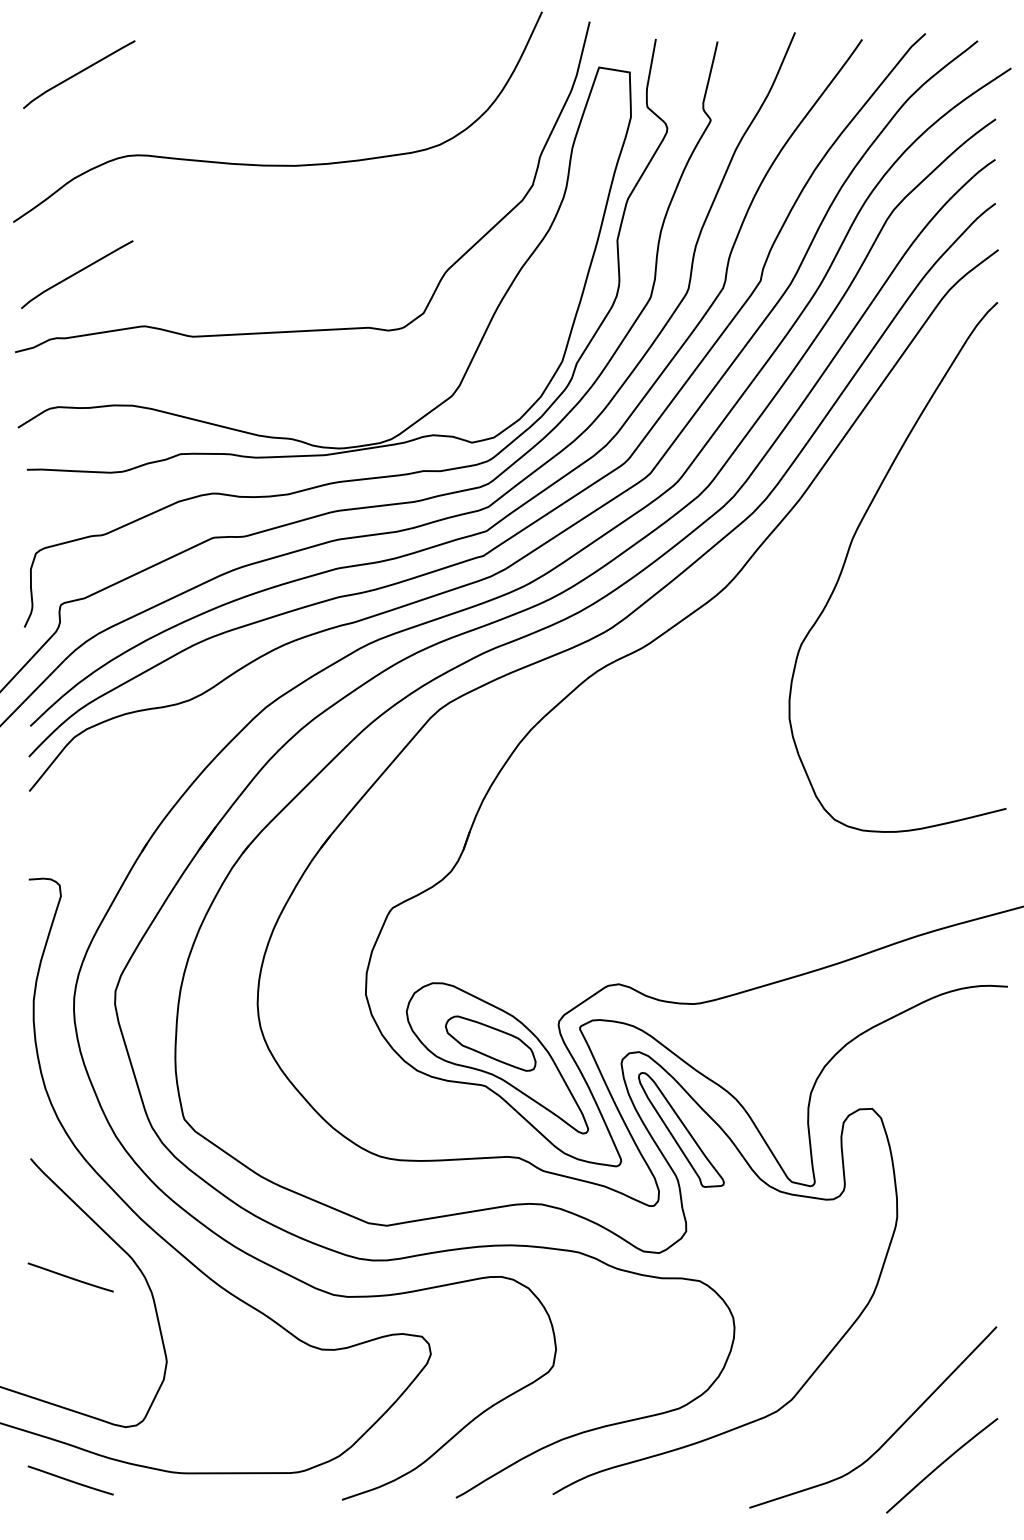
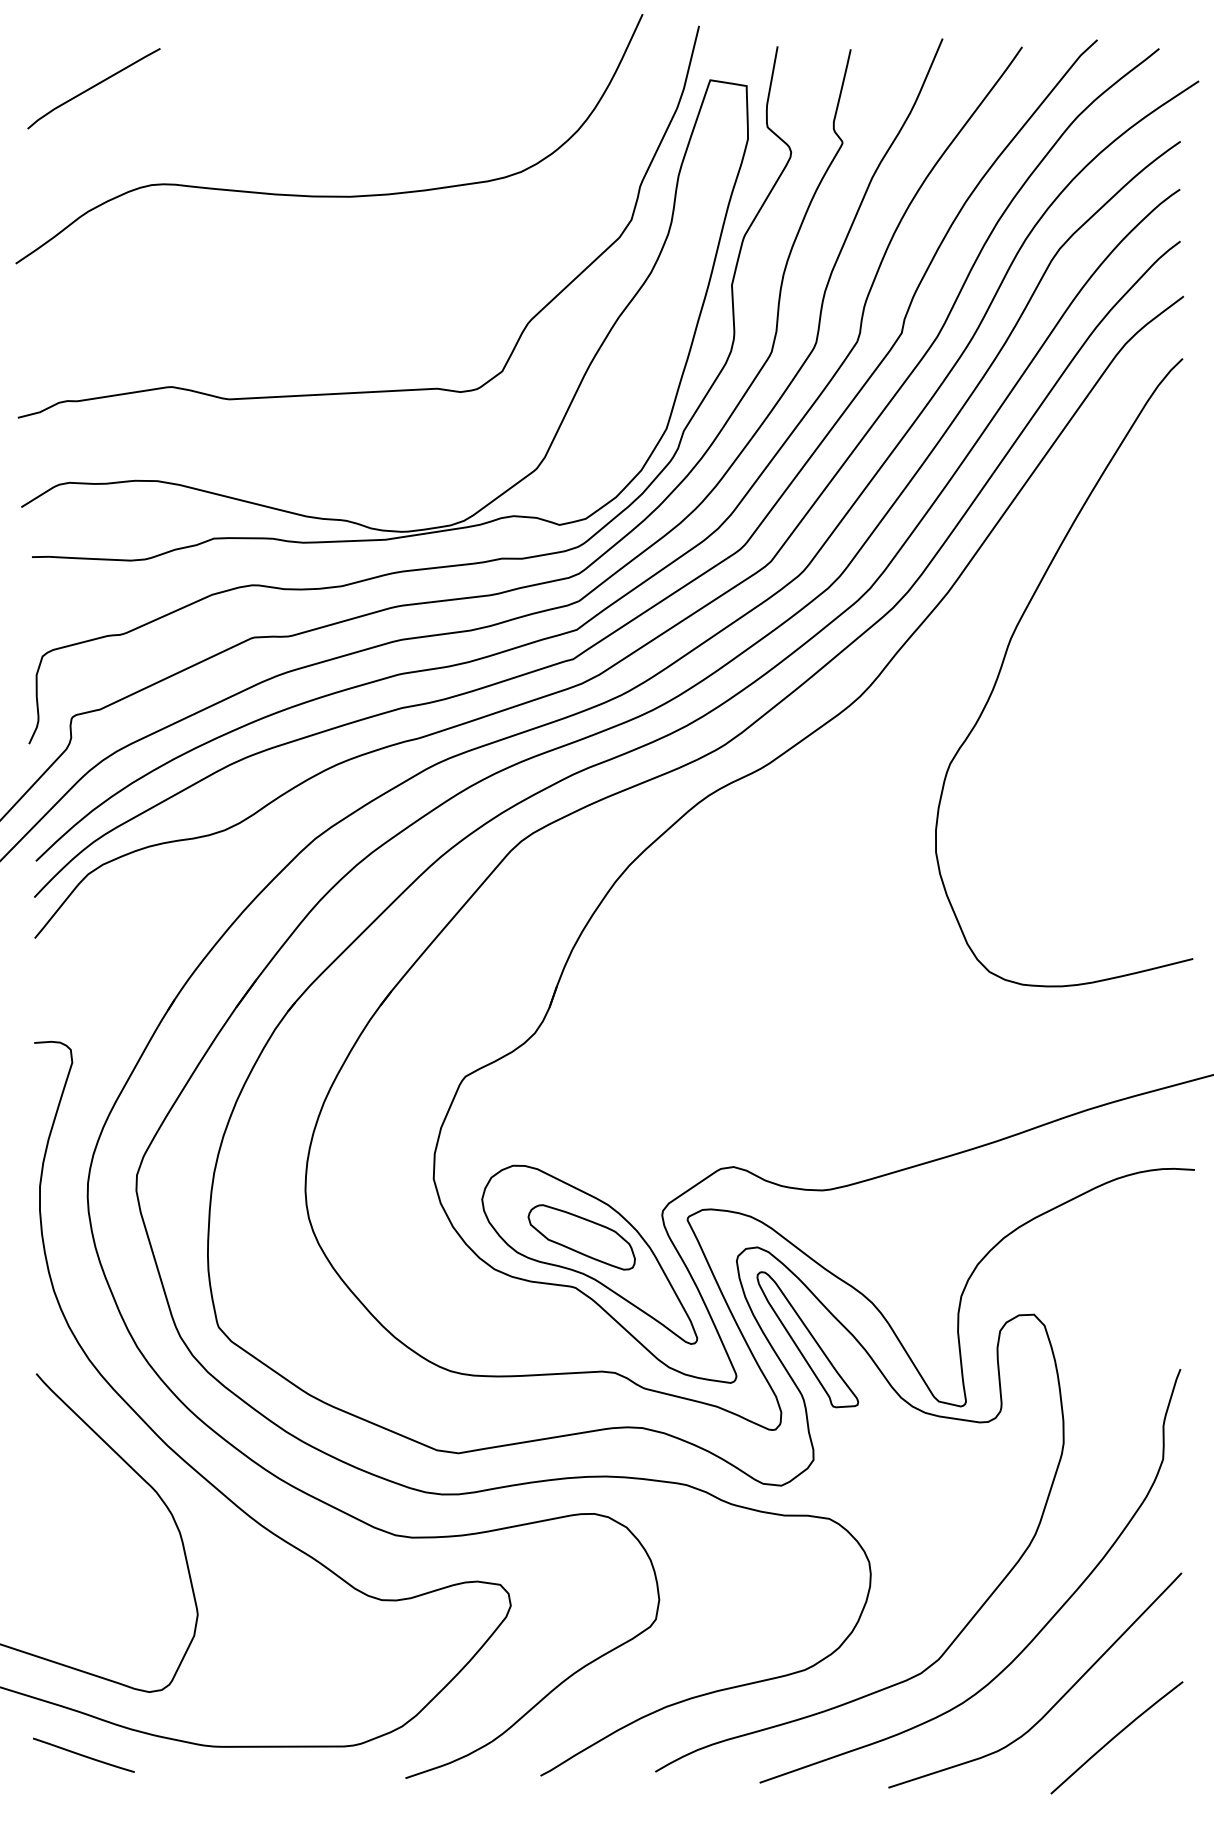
line: (77, 273) -> (91, 324), removed
line: (70, 1277) -> (83, 1514), removed
curve: (875, 1376) -> (1037, 1632), added

